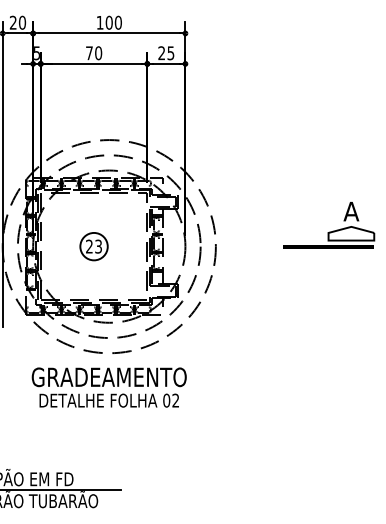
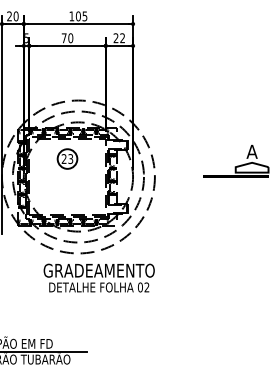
text: (117, 22) -> (84, 16), 100 -> 105
text: (170, 53) -> (122, 38), 25 -> 22
part: (93, 246) -> (67, 158), moved
text: (108, 387) -> (98, 278), moved

